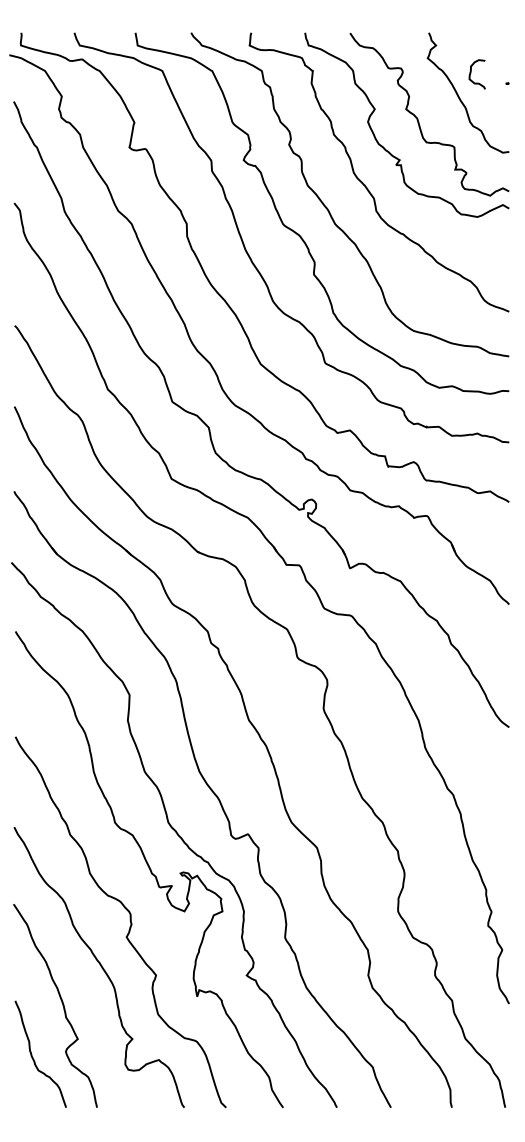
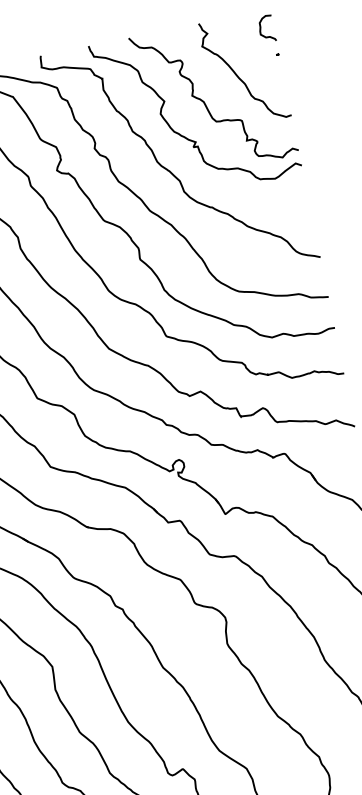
curve: (471, 73) -> (261, 29), moved

